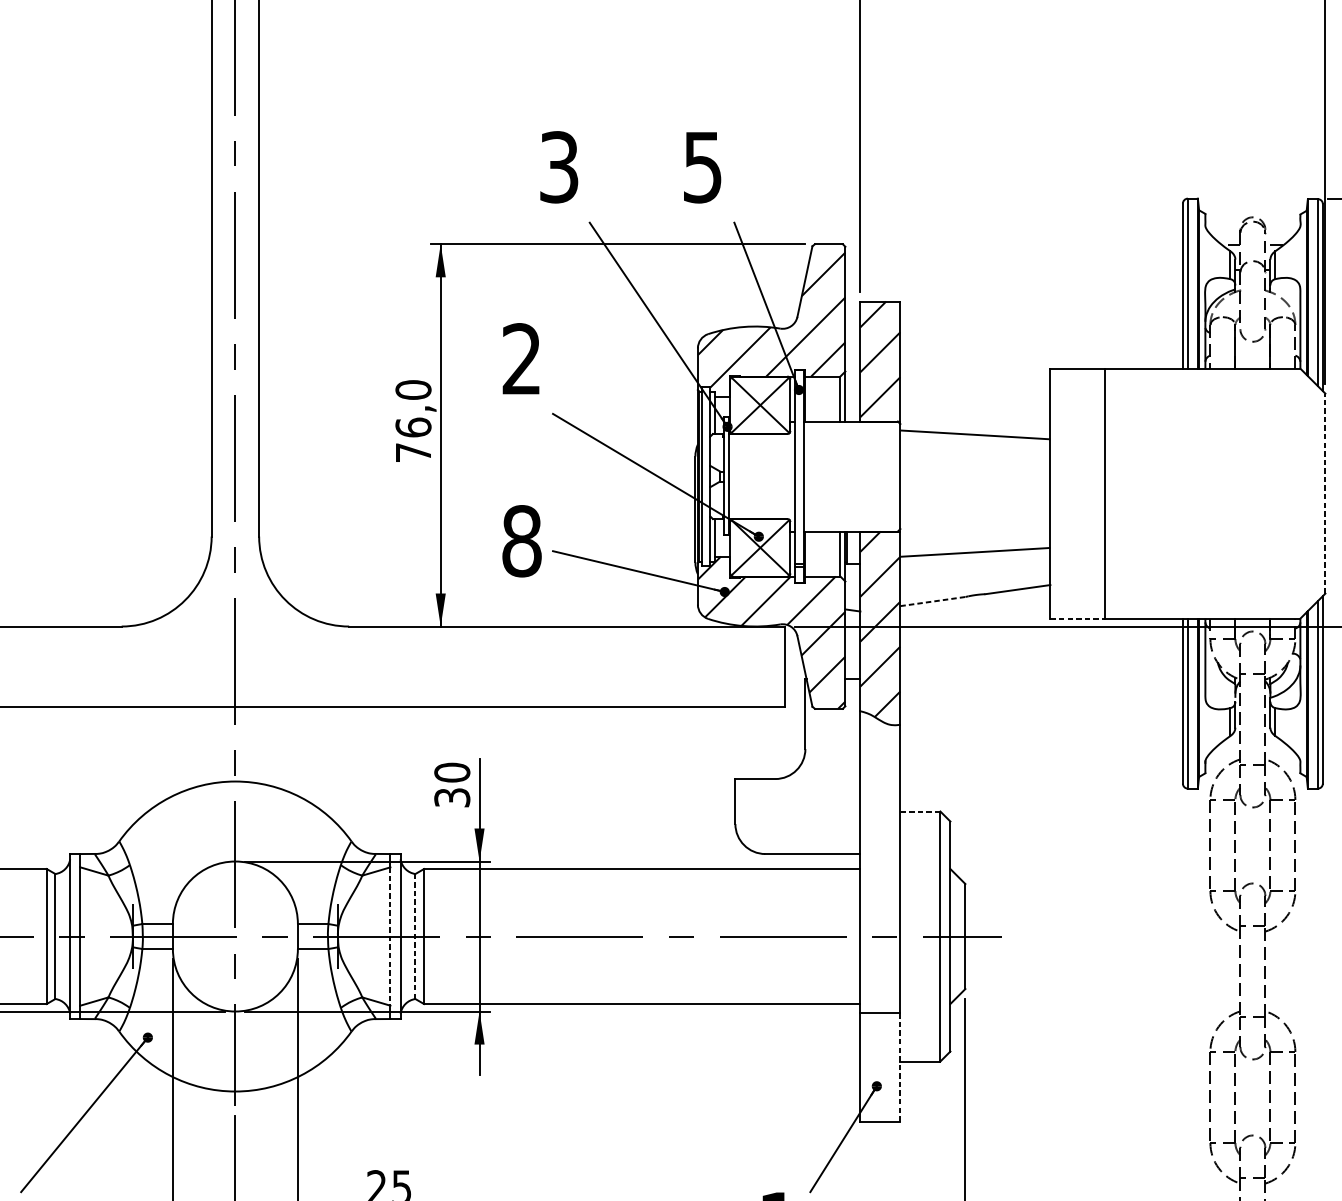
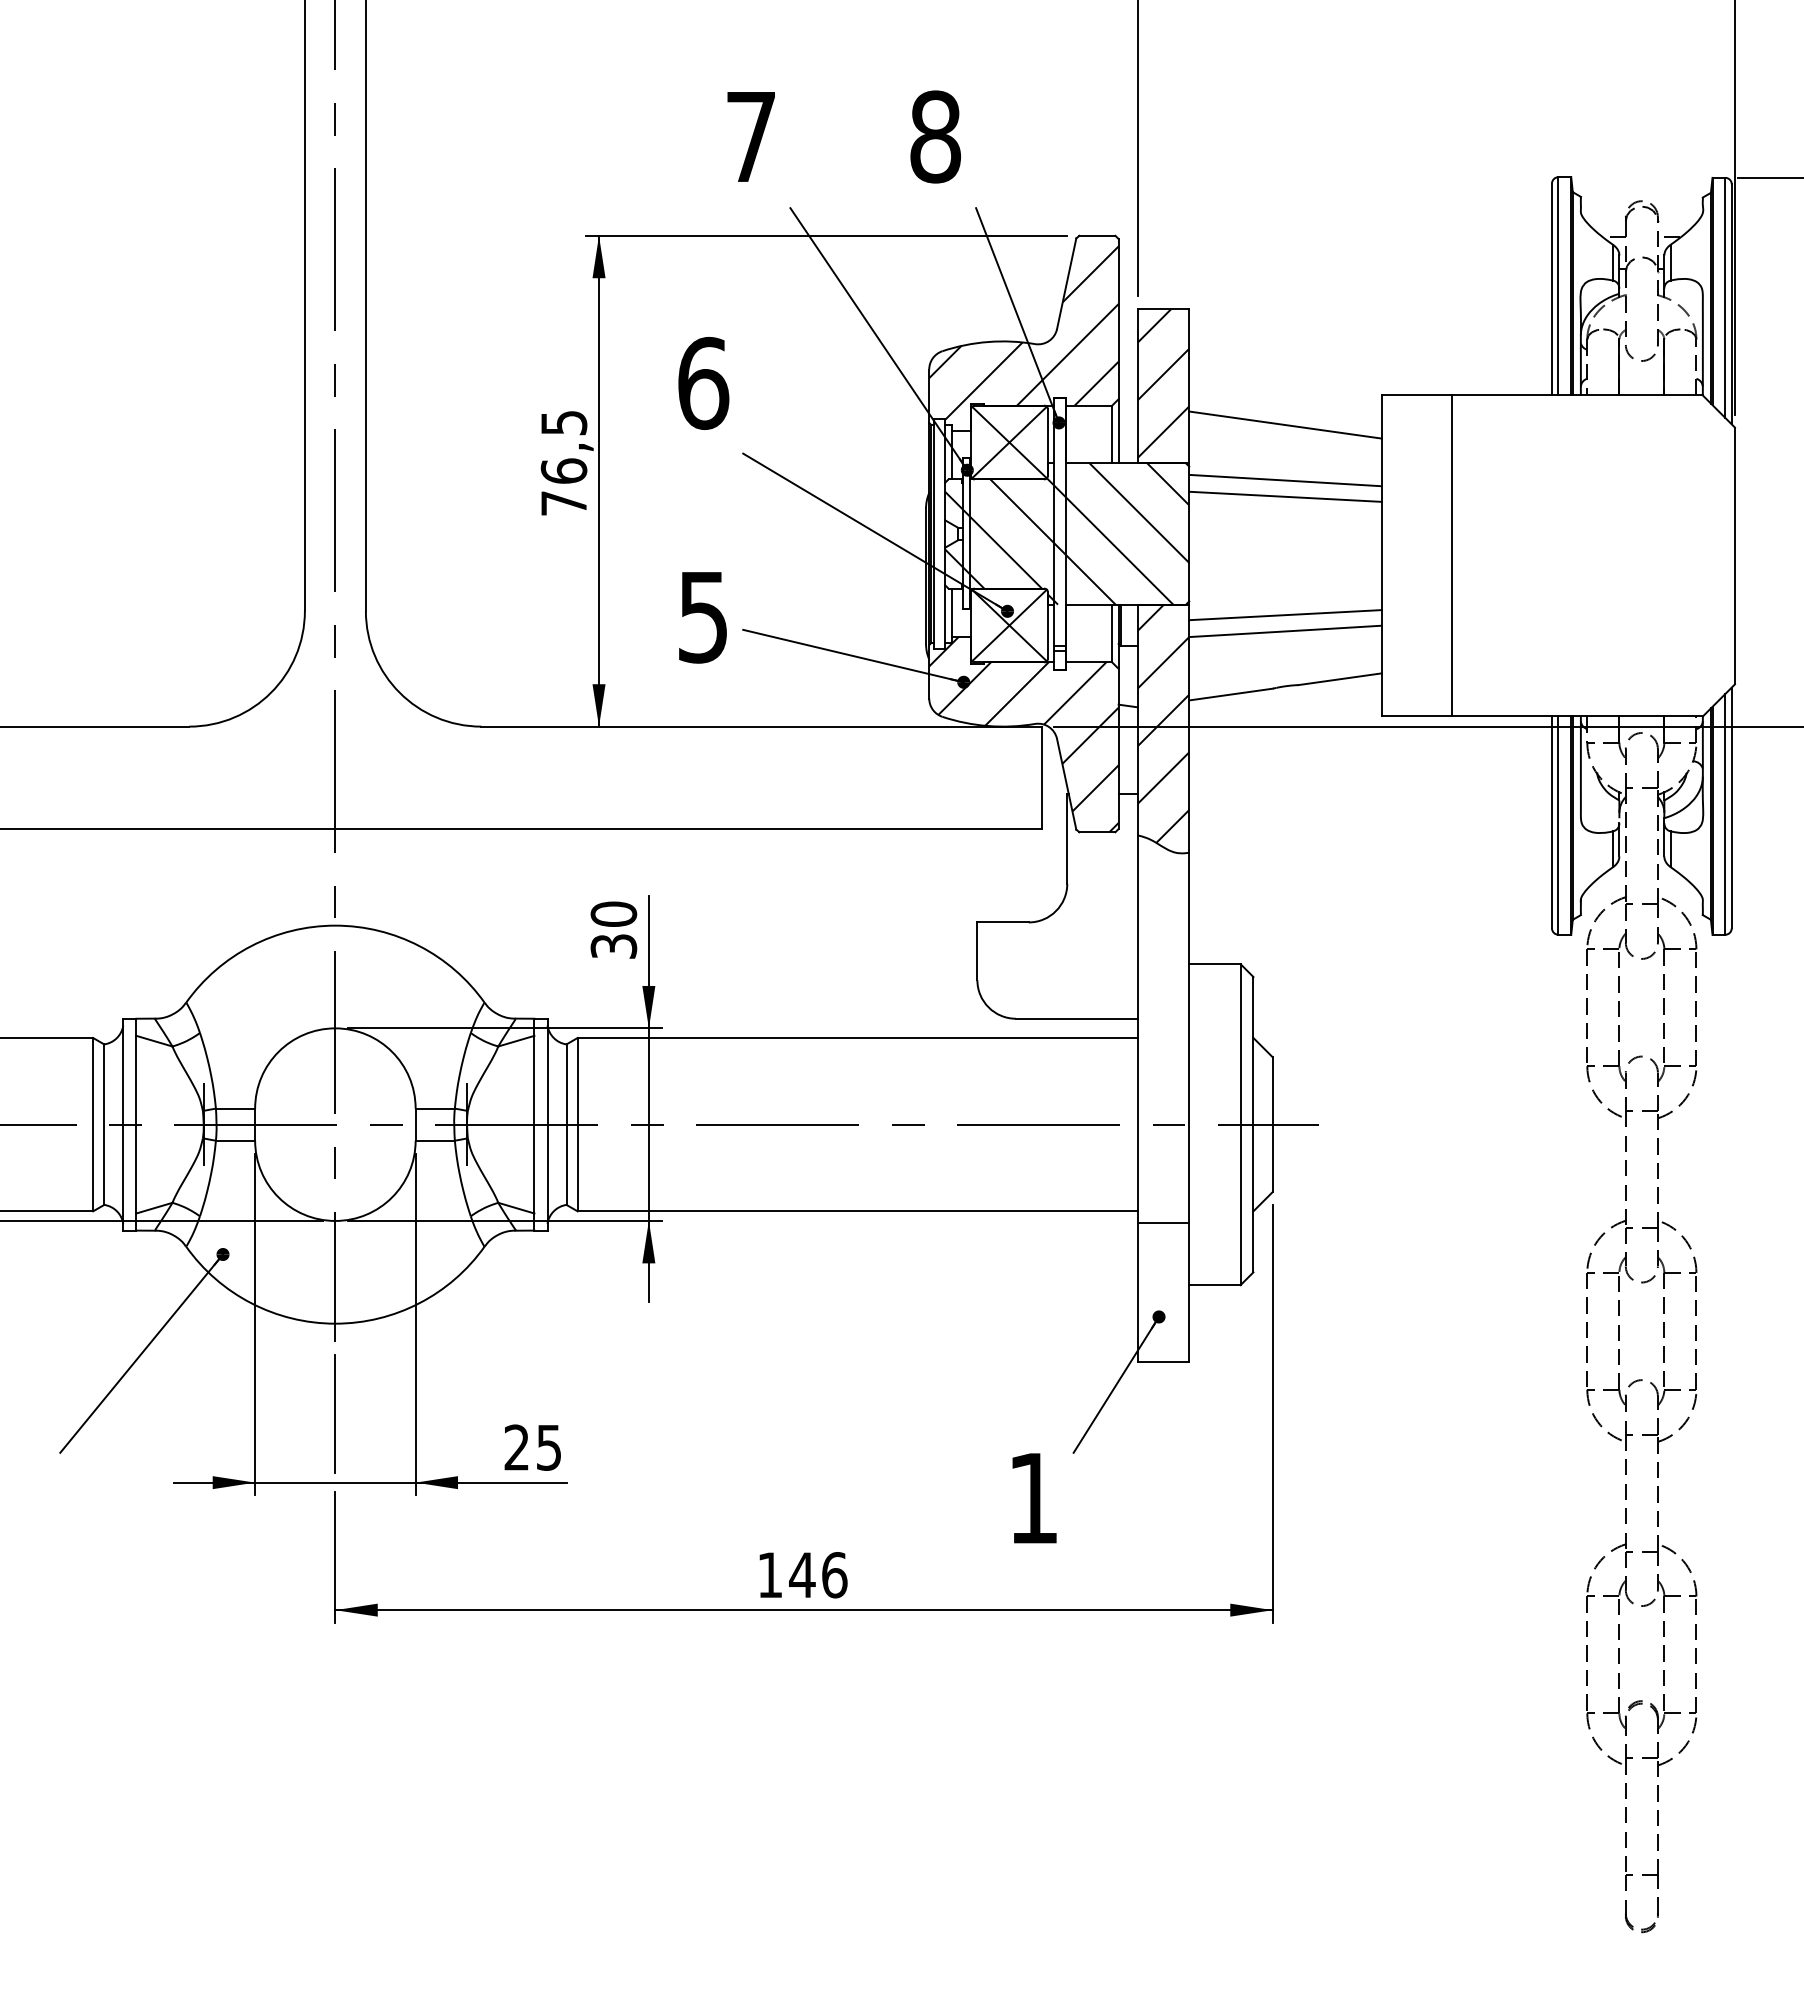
text: (559, 166) -> (751, 136), 3 -> 7
text: (702, 166) -> (935, 136), 5 -> 8
text: (522, 358) -> (703, 382), 2 -> 6
text: (413, 389) -> (563, 422), 76,0 -> 76,5
line: (975, 391) -> (1285, 424), added
line: (975, 447) -> (1285, 496), added
hatch: (805, 476) -> (1067, 533), added
line: (1325, 493) -> (1734, 555), dashed -> solid
line: (975, 539) -> (1285, 615), added
text: (522, 540) -> (703, 616), 8 -> 5
line: (933, 601) -> (1231, 694), dashed -> solid
line: (1078, 618) -> (1417, 716), dashed -> solid
line: (920, 811) -> (1214, 964), dashed -> solid
line: (390, 936) -> (534, 1124), dashed -> solid
line: (415, 936) -> (566, 1124), dashed -> solid
line: (900, 1067) -> (1189, 1292), dashed -> solid

